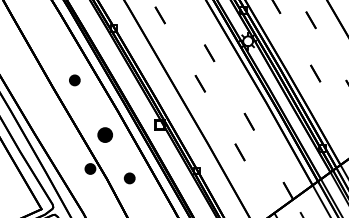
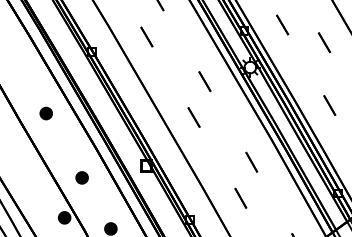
part: (105, 134) -> (82, 177), size x0.71

